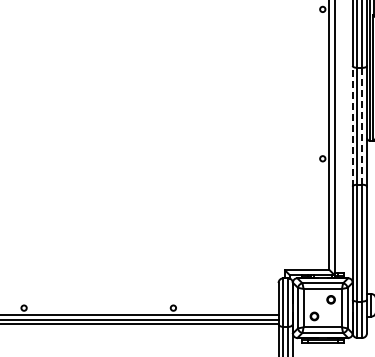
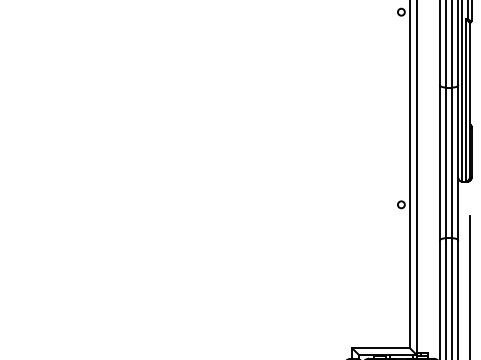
line: (352, 125) -> (439, 161), dashed -> solid
line: (362, 125) -> (452, 161), dashed -> solid

